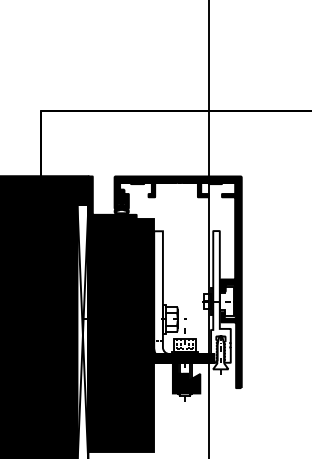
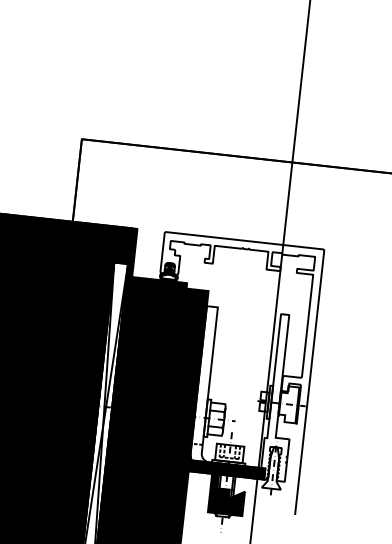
fill: (177, 282) -> (229, 373), removed

